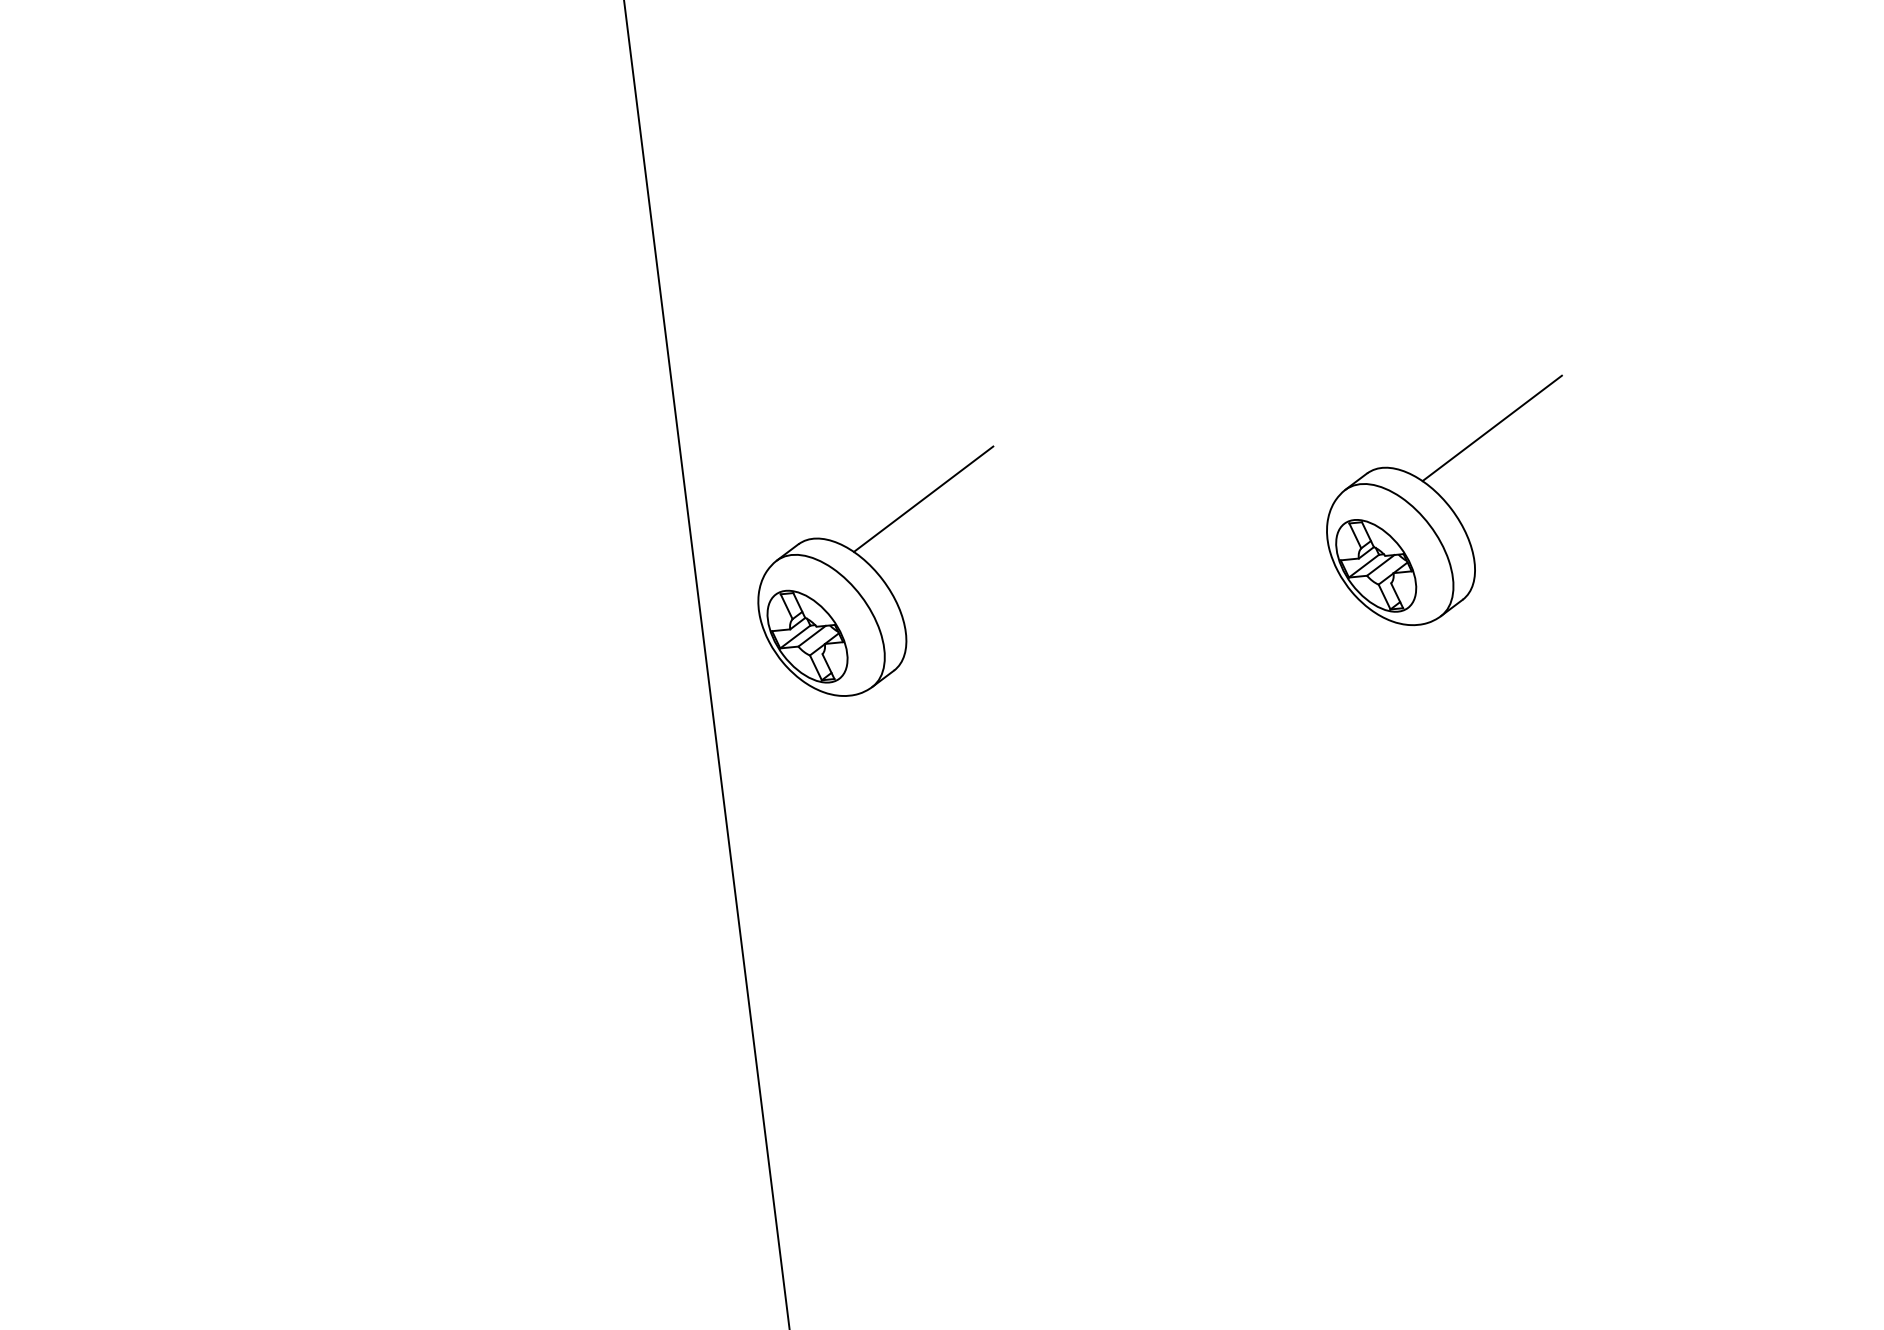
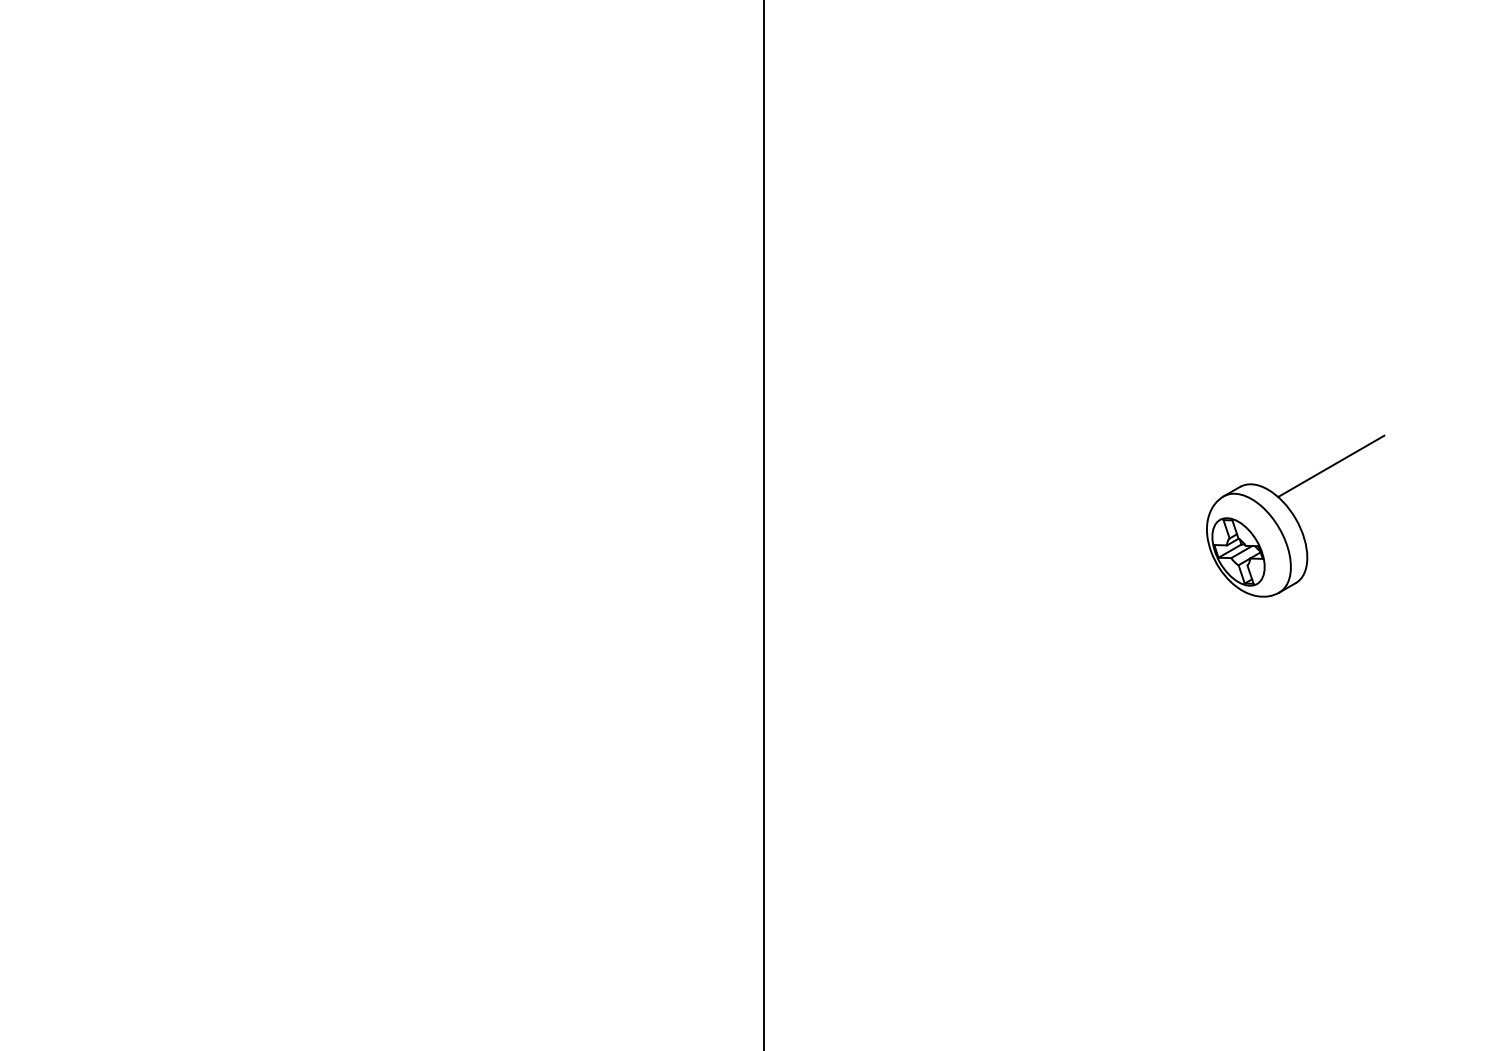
part: (881, 575) -> (893, 515), removed

